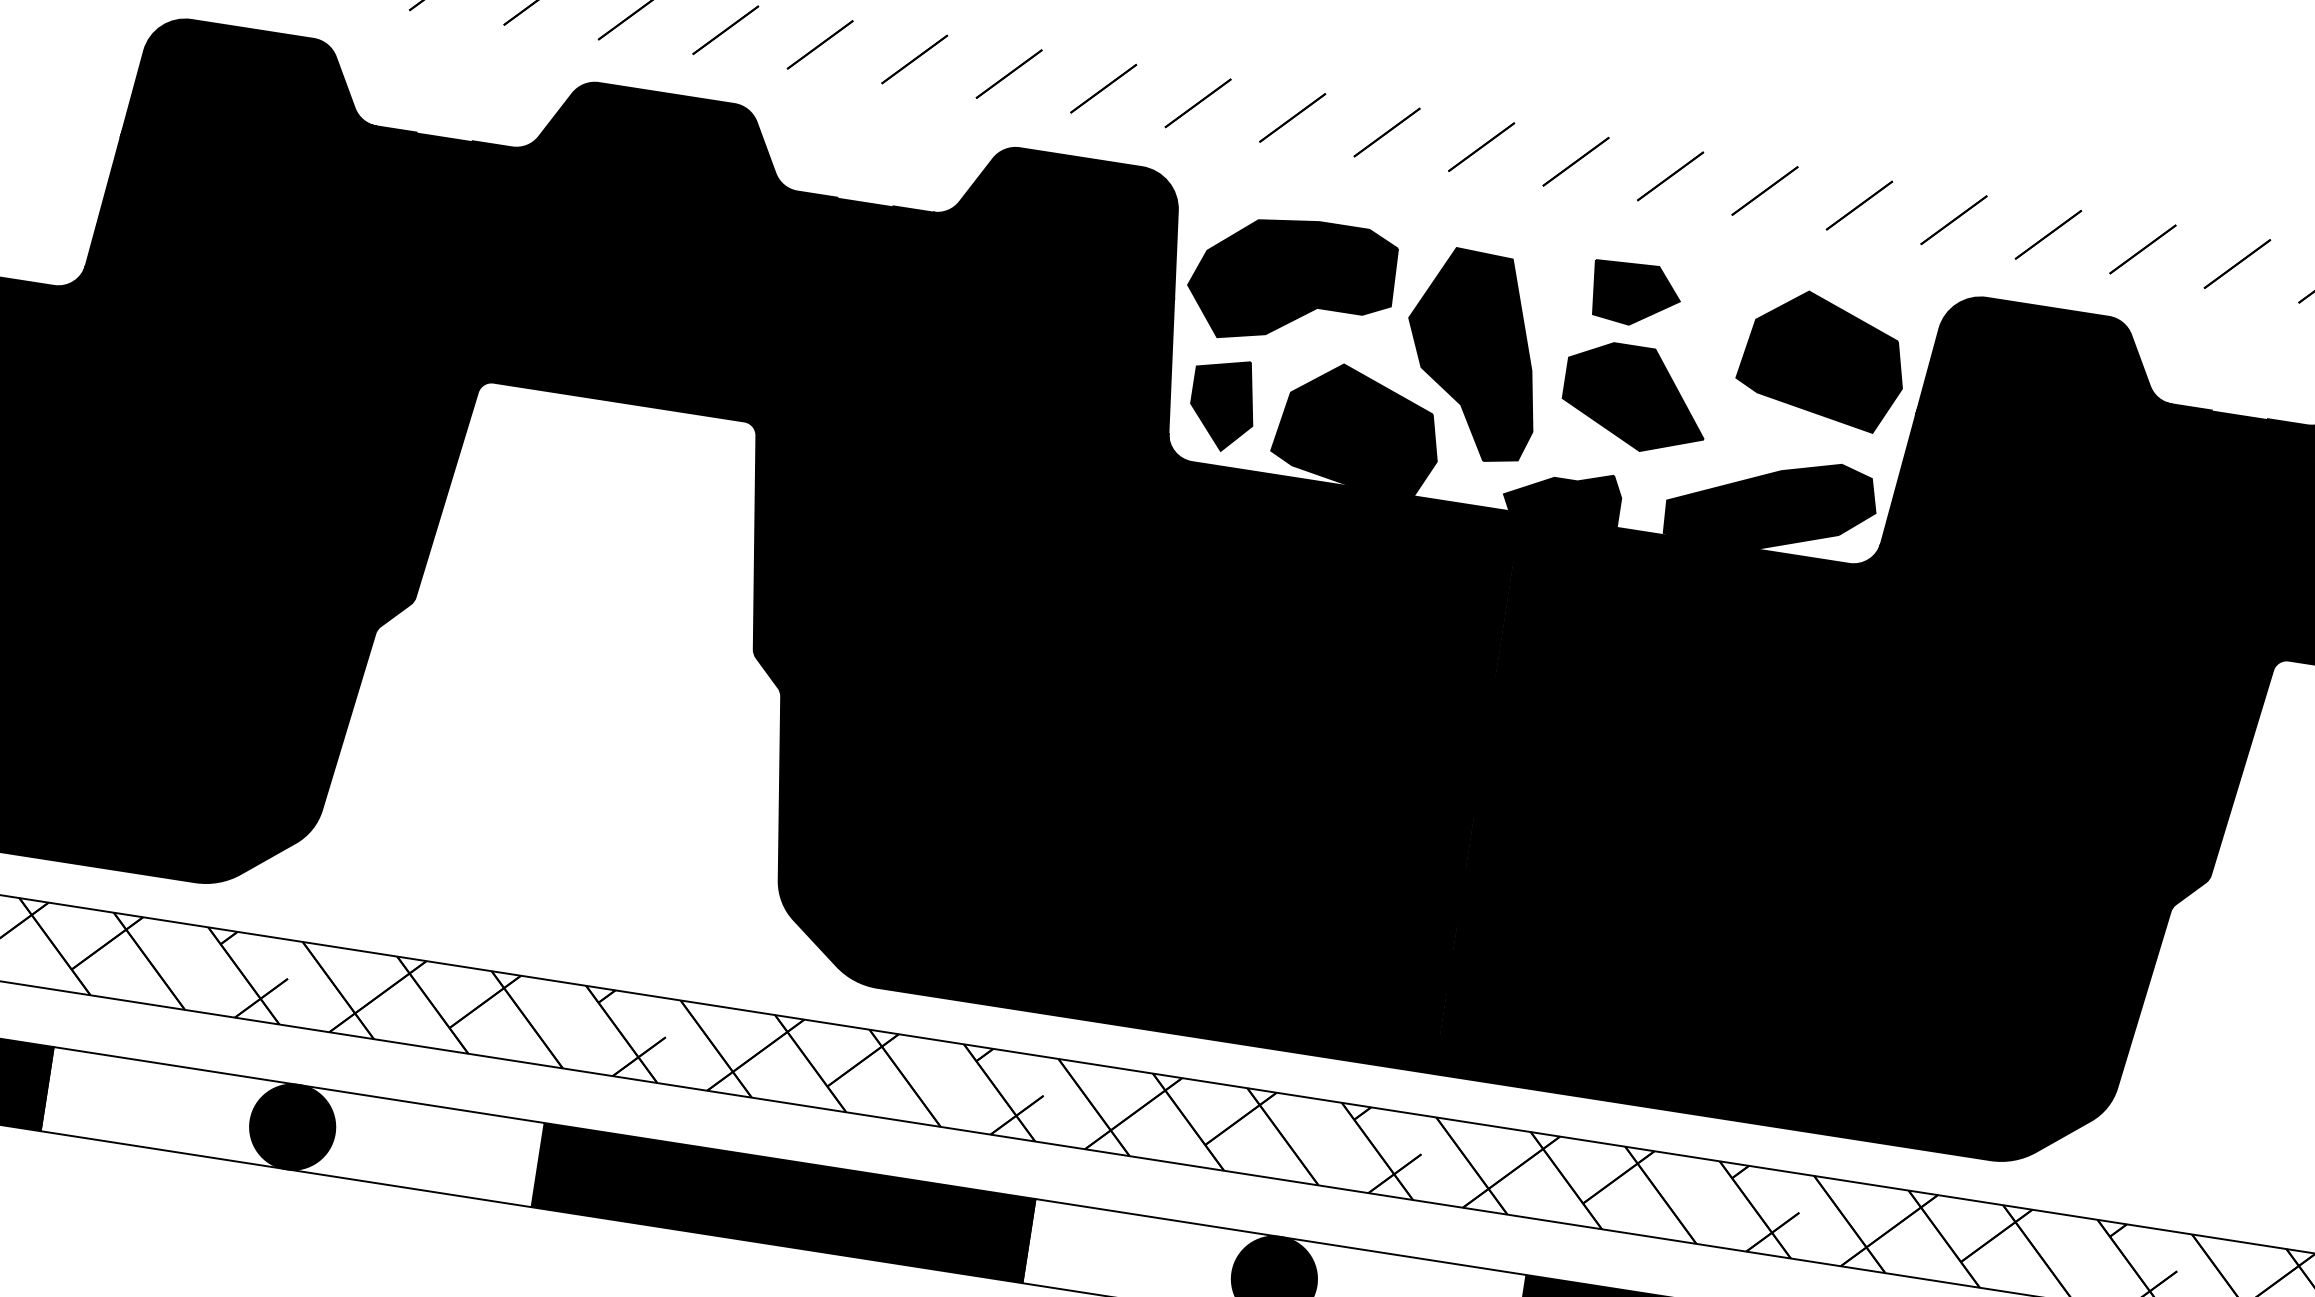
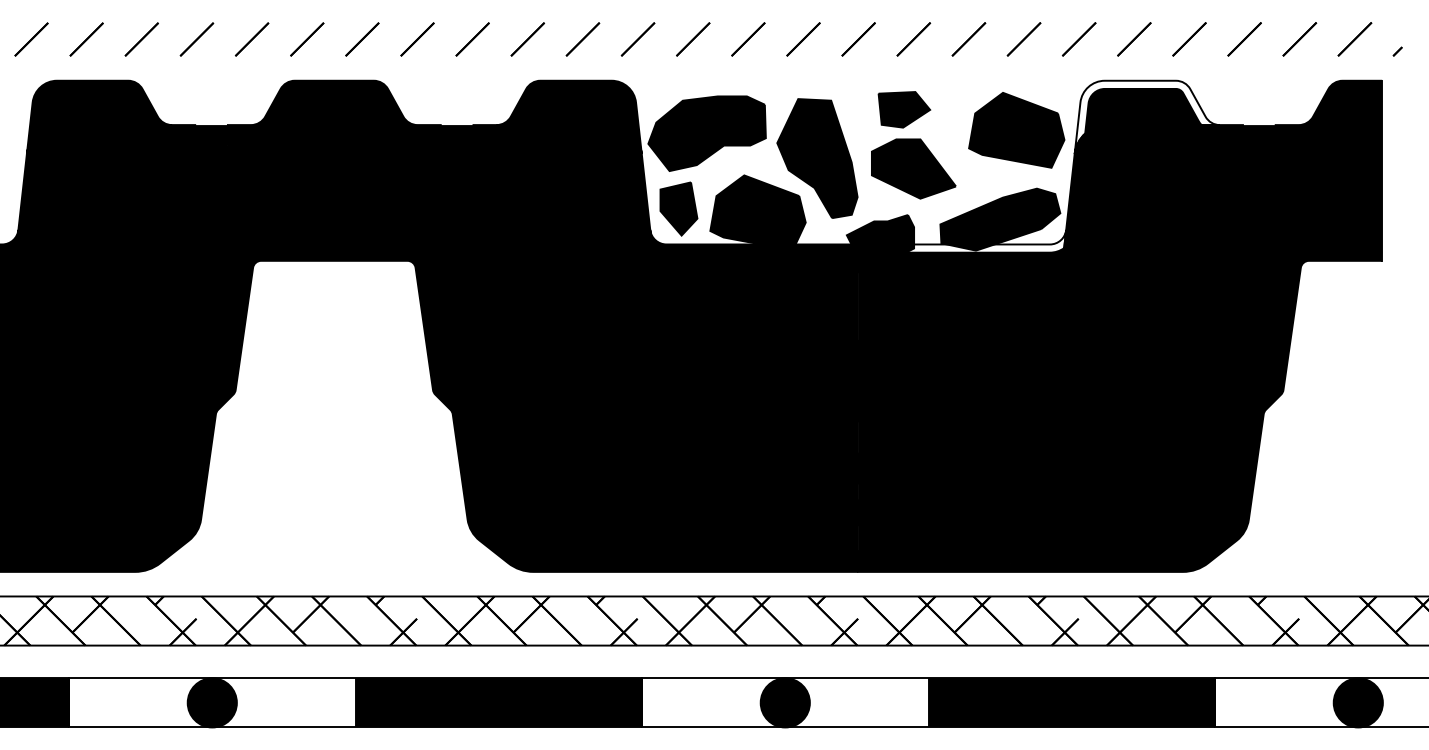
fill: (2048, 371) -> (1146, 117), removed
fill: (1700, 533) -> (962, 240), removed

